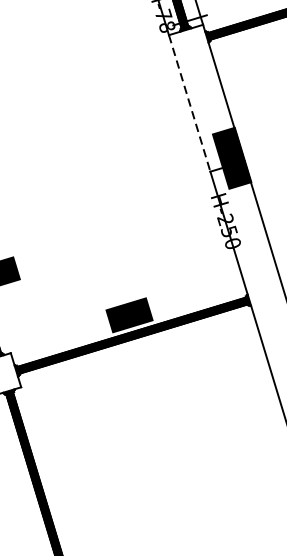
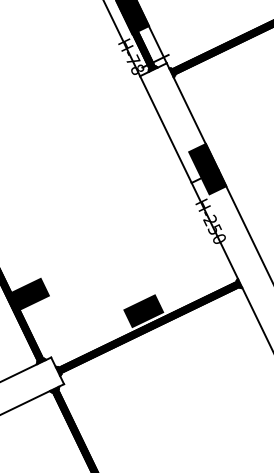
line: (190, 104) -> (166, 130), dashed -> solid

